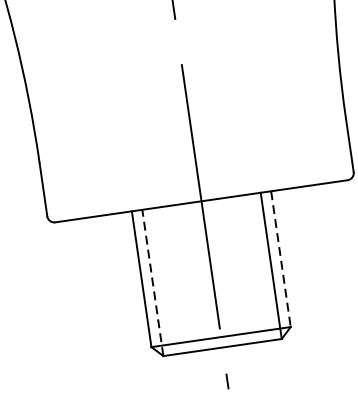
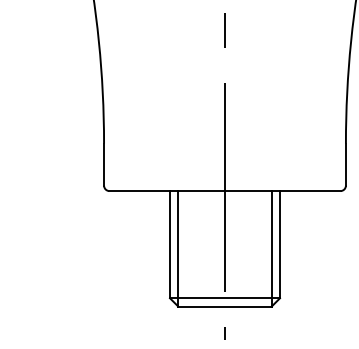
line: (280, 258) -> (279, 244), dashed -> solid
line: (153, 282) -> (178, 248), dashed -> solid

